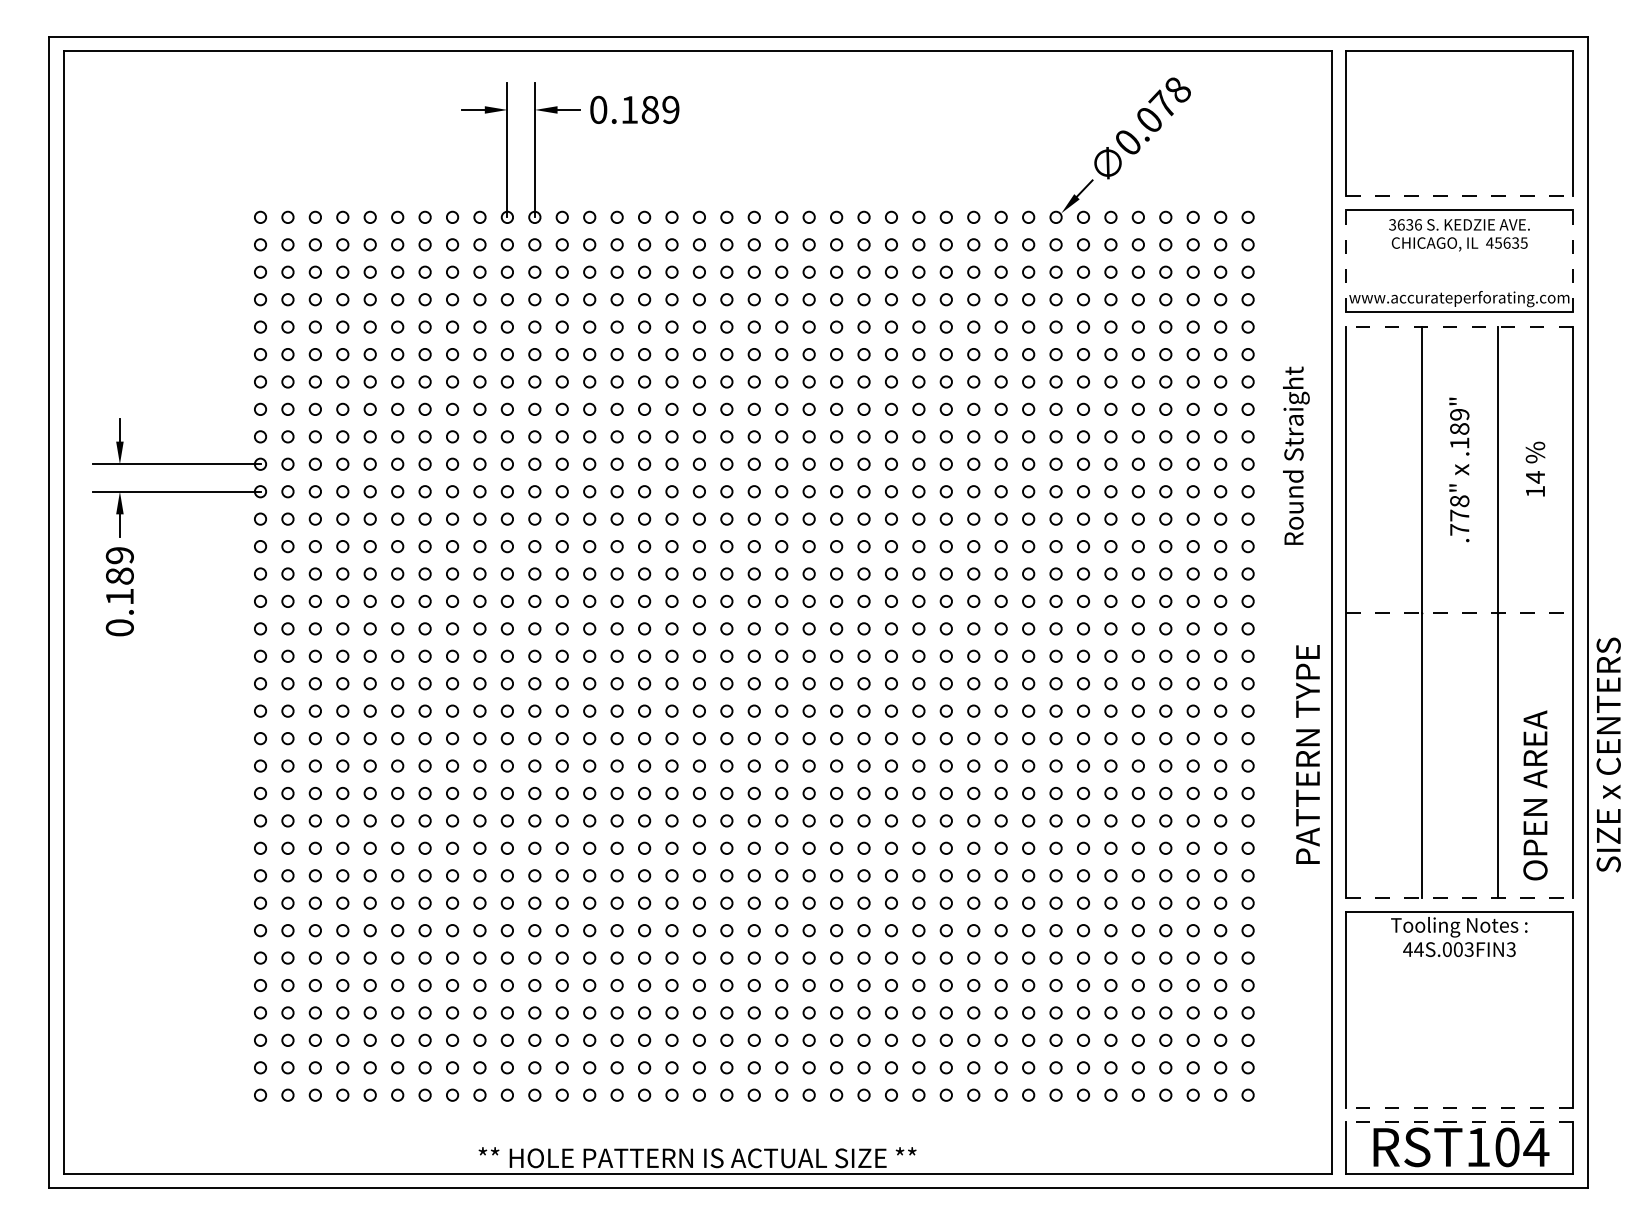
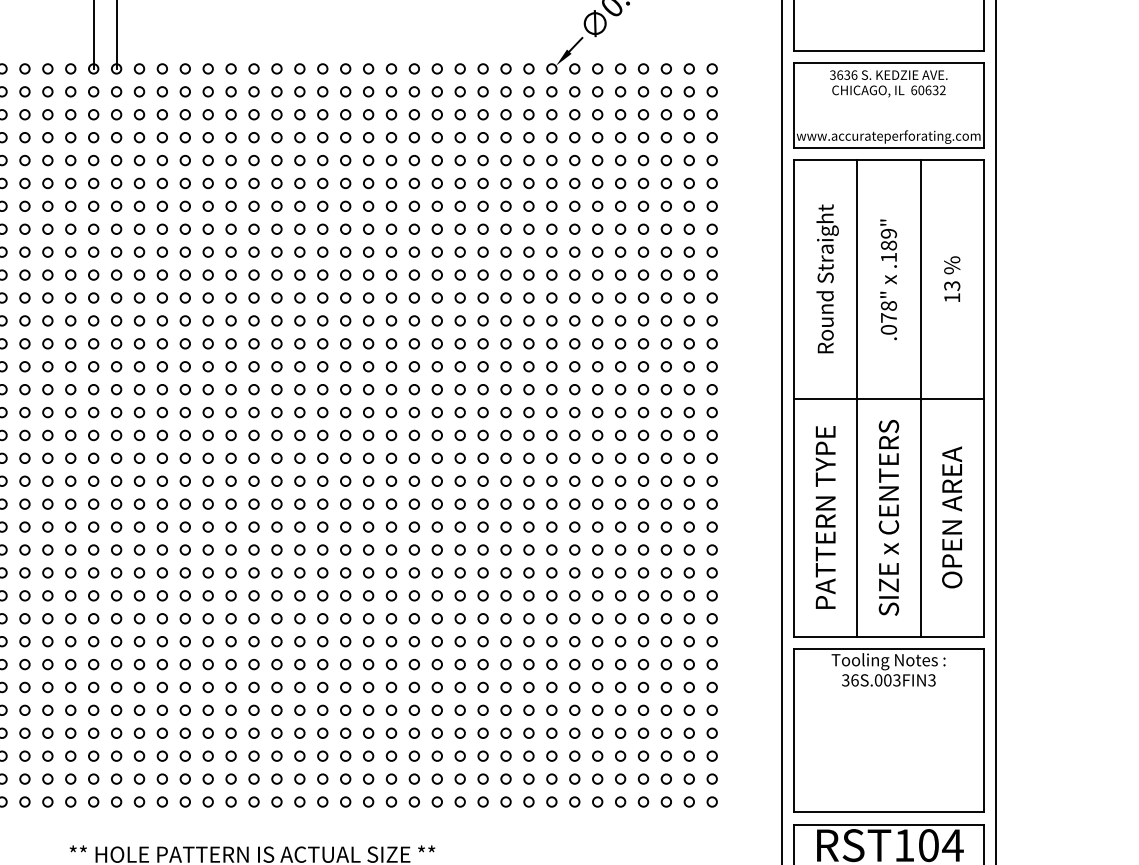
line: (1459, 195) -> (888, 50), dashed -> solid
text: (1506, 242) -> (928, 89), 45635 -> 60632
line: (1346, 260) -> (794, 104), dashed -> solid
line: (1573, 260) -> (983, 104), dashed -> solid
line: (1459, 327) -> (888, 160), dashed -> solid
text: (1296, 455) -> (827, 278), moved
text: (1535, 477) -> (952, 286), 14 -> 13
text: (1459, 529) -> (888, 329), .778" -> .078"
line: (1459, 612) -> (888, 398), dashed -> solid
text: (1307, 754) -> (825, 517), moved
text: (1608, 754) -> (888, 517), moved
text: (1535, 795) -> (952, 517), moved
line: (1459, 897) -> (888, 636), dashed -> solid
text: (1413, 949) -> (850, 680), 44S.003FIN3 -> 36S.003FIN3
line: (1459, 1107) -> (888, 812), dashed -> solid
line: (1459, 1122) -> (888, 824), dashed -> solid

